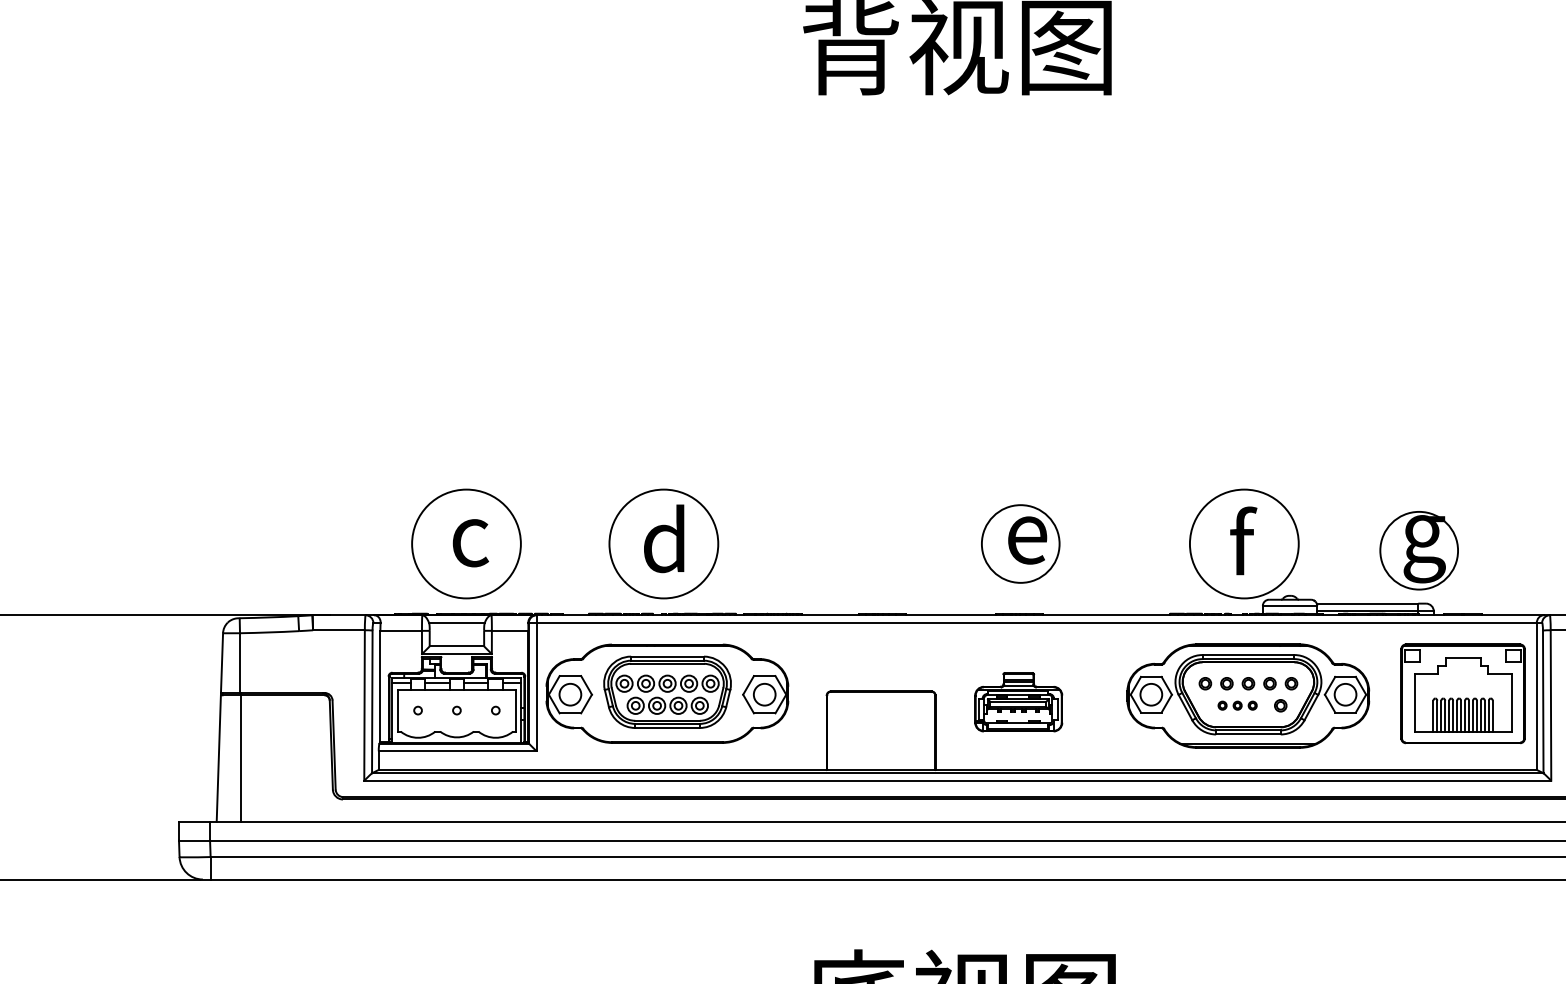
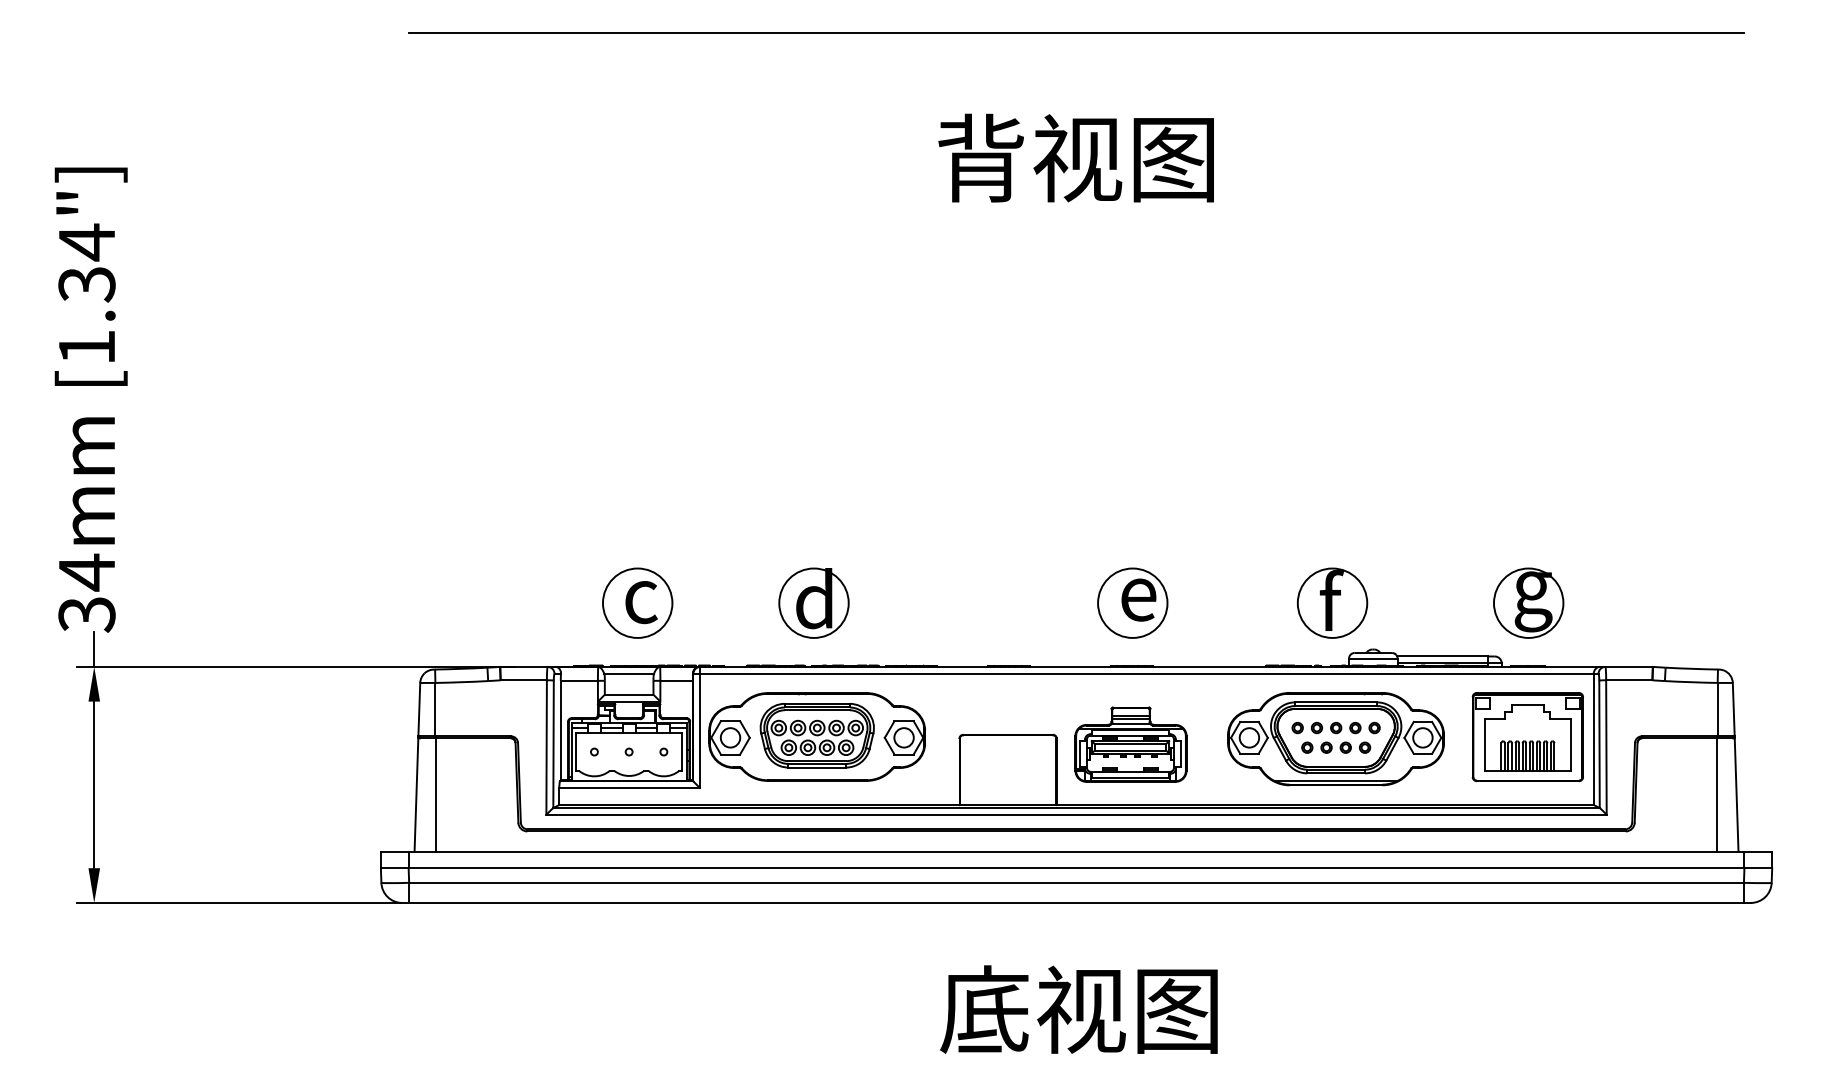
circle: (466, 543) -> (637, 602), size x0.71
circle: (663, 543) -> (813, 602), size x0.71
circle: (1244, 543) -> (1332, 602), size x0.71
part: (1418, 549) -> (1528, 602), moved
part: (1018, 702) -> (1130, 744), size x1.43
part: (1237, 705) -> (1326, 747), size x1.43

